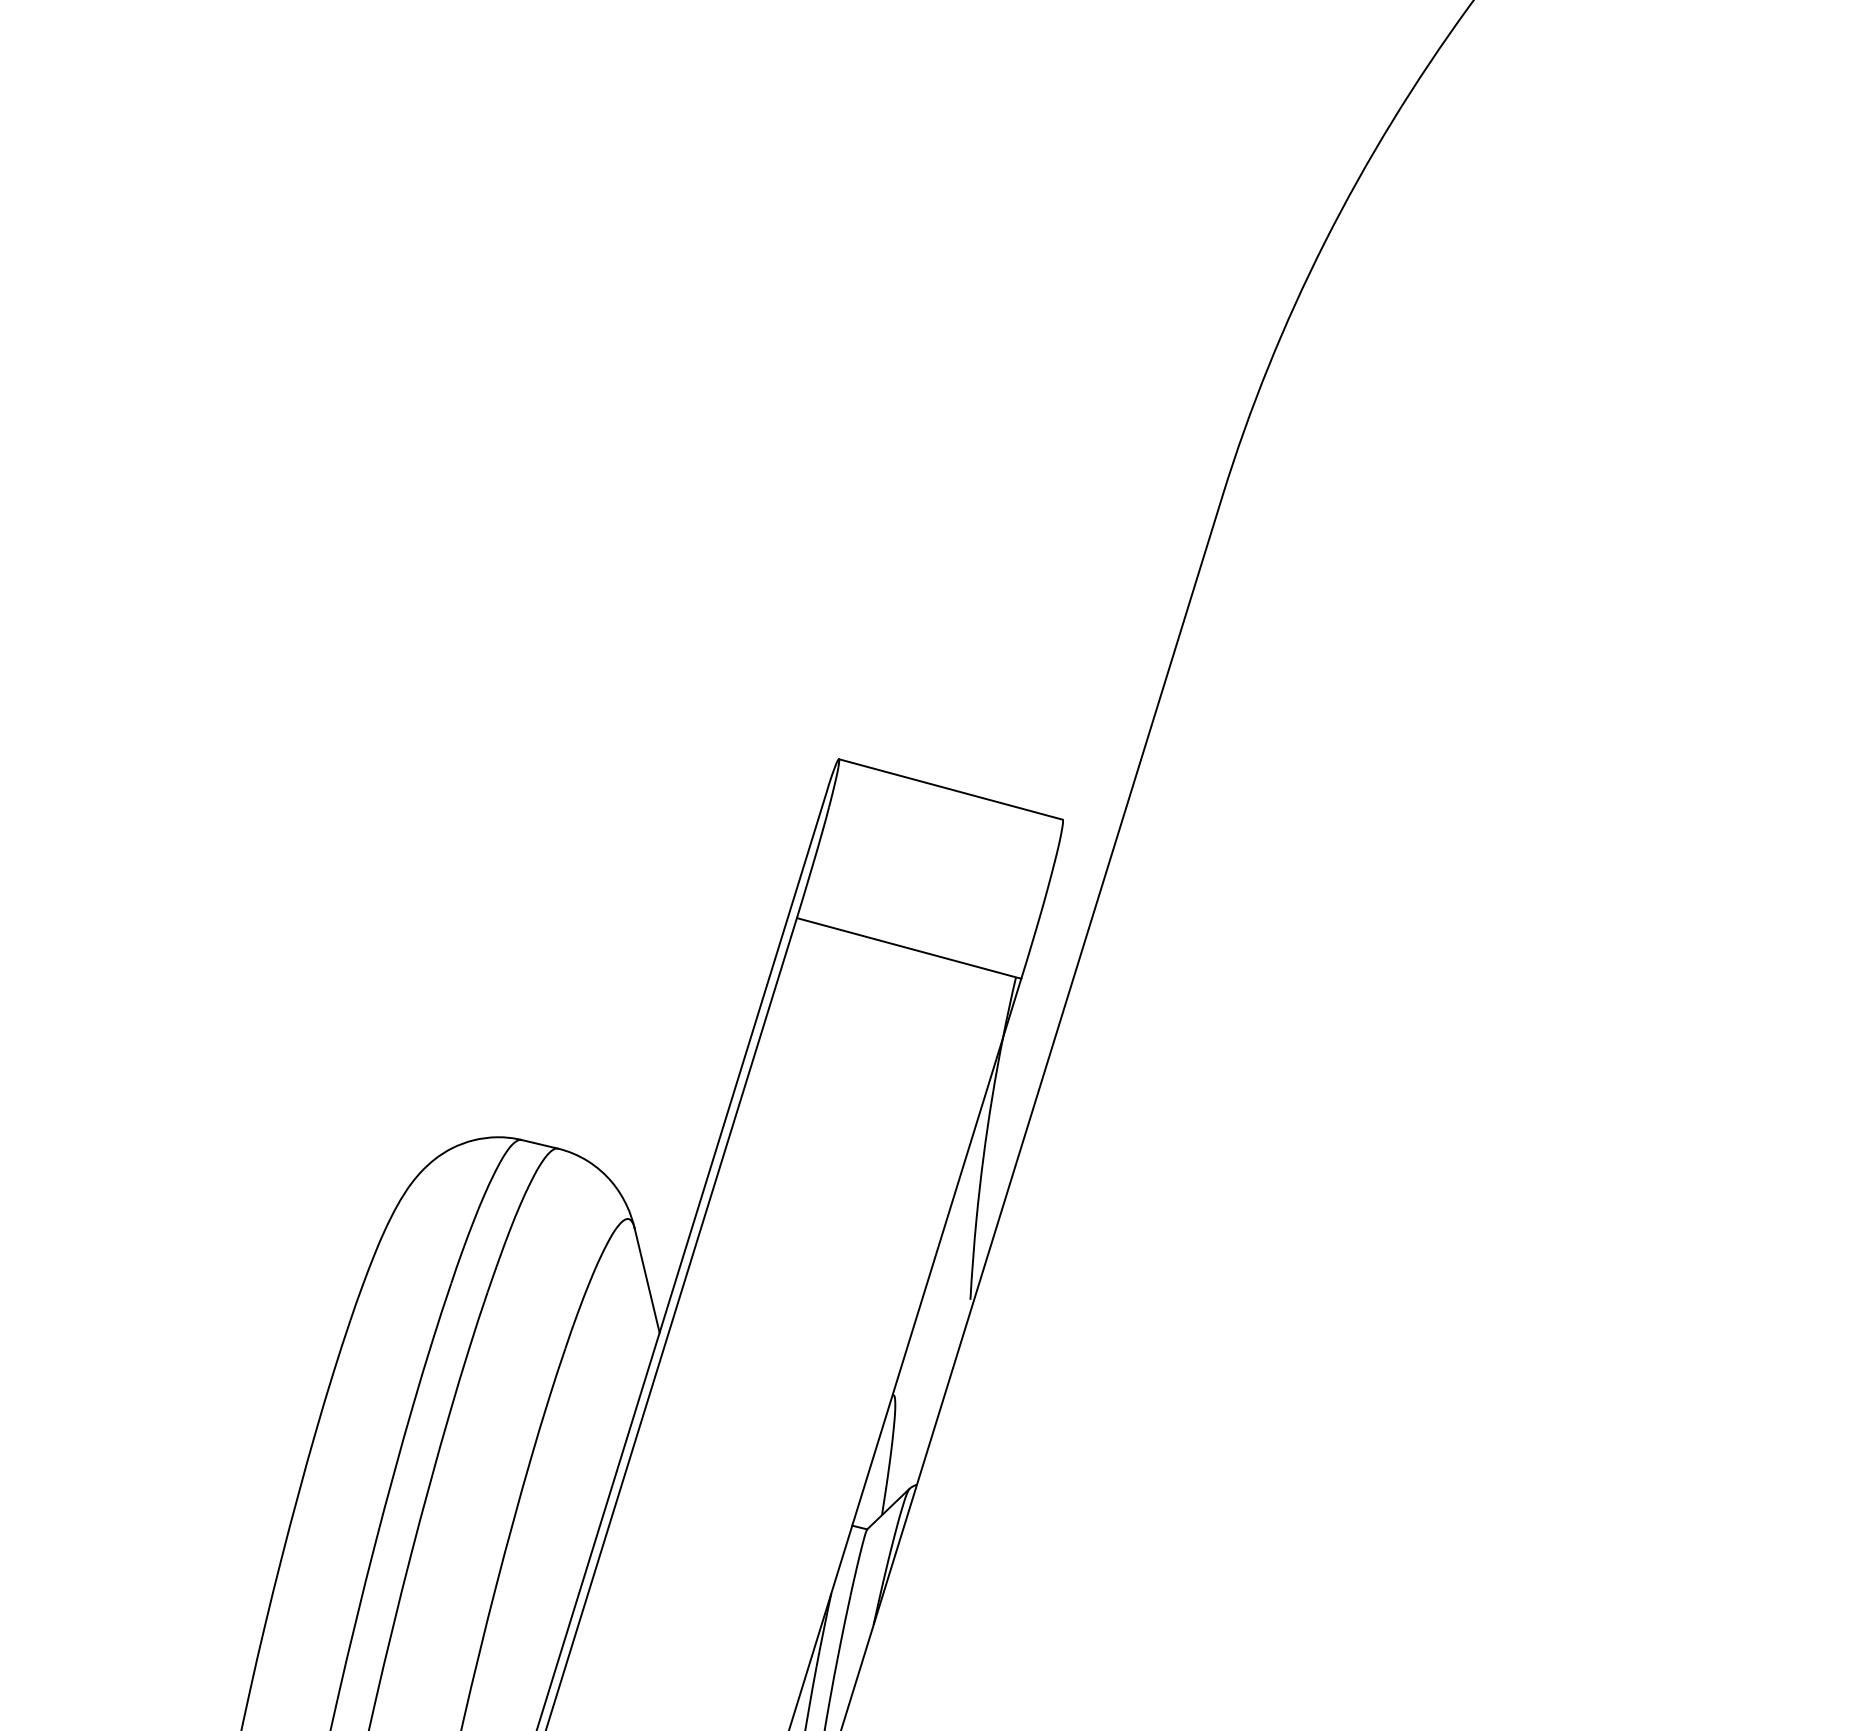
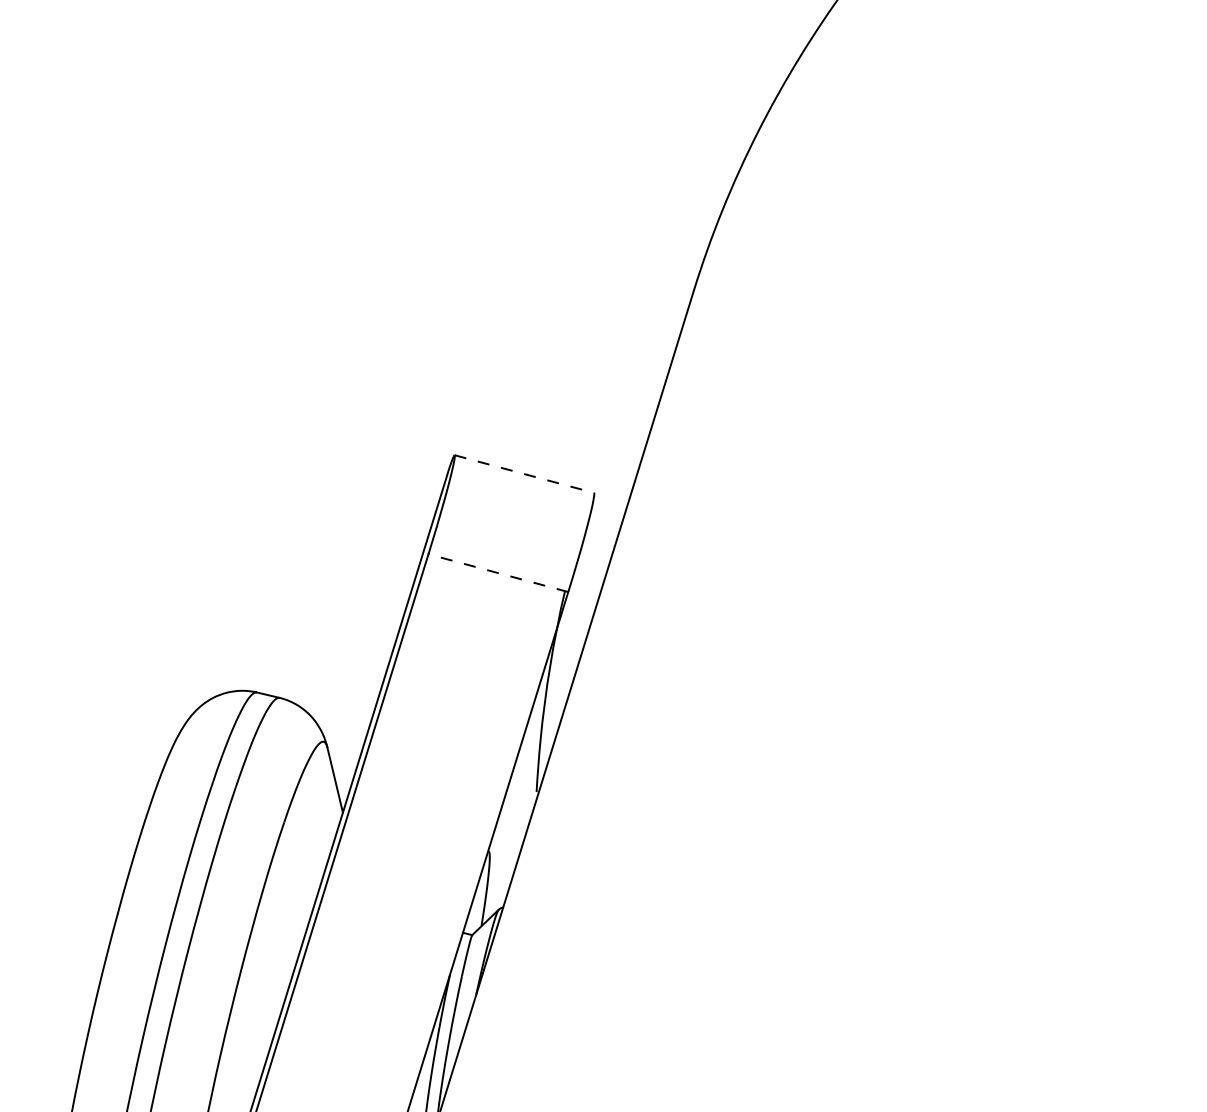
line: (950, 790) -> (524, 474), solid -> dashed
line: (907, 949) -> (497, 573), solid -> dashed

